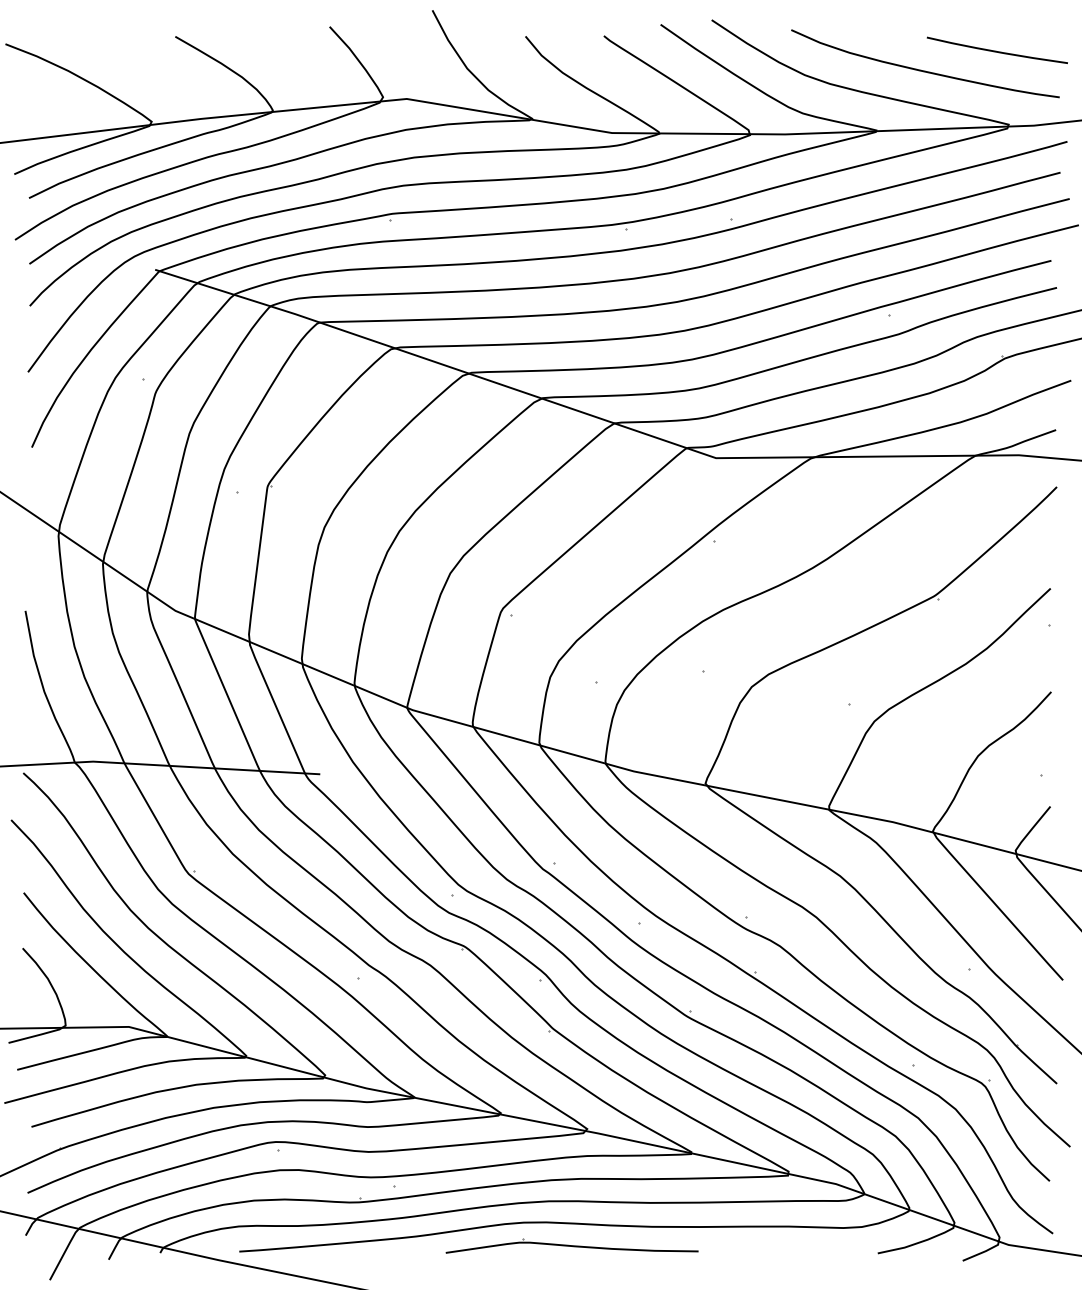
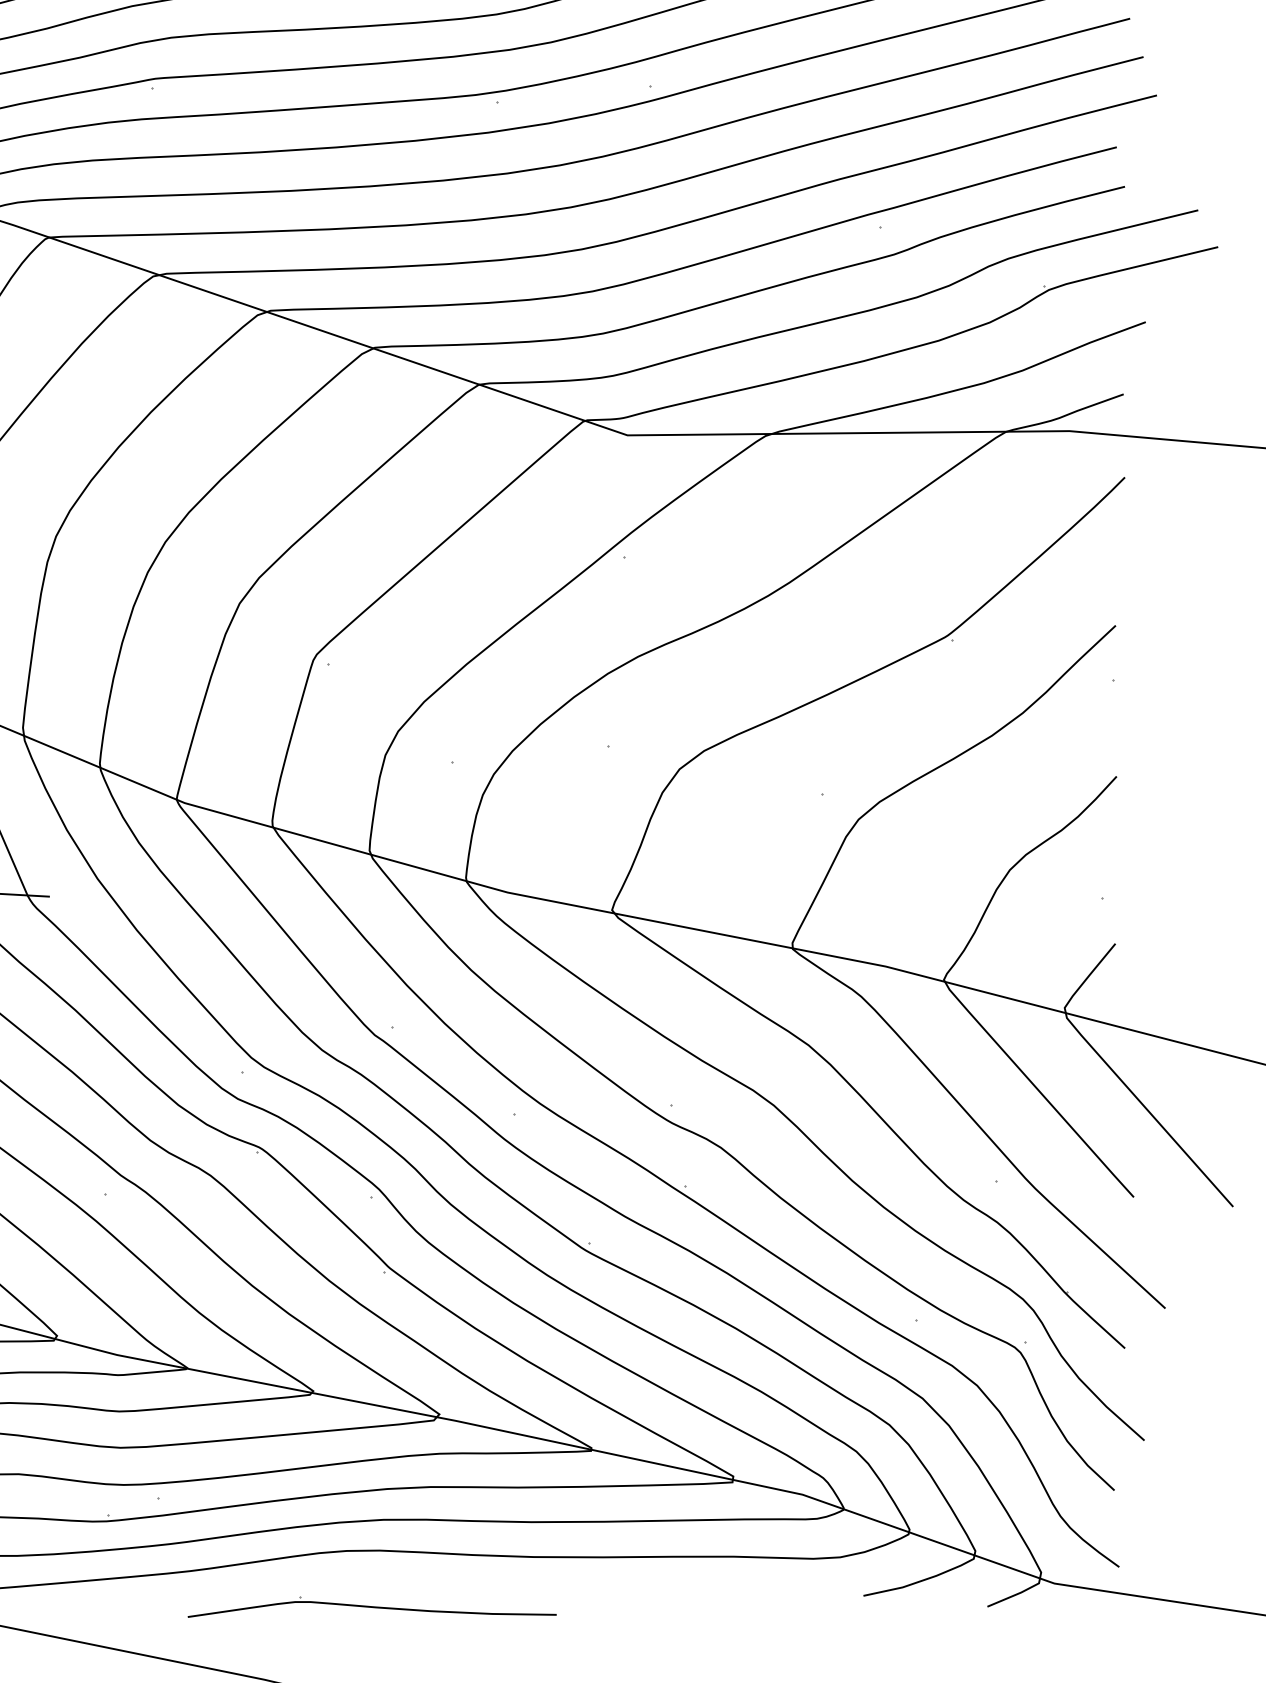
part: (571, 1245) -> (371, 1606), moved

